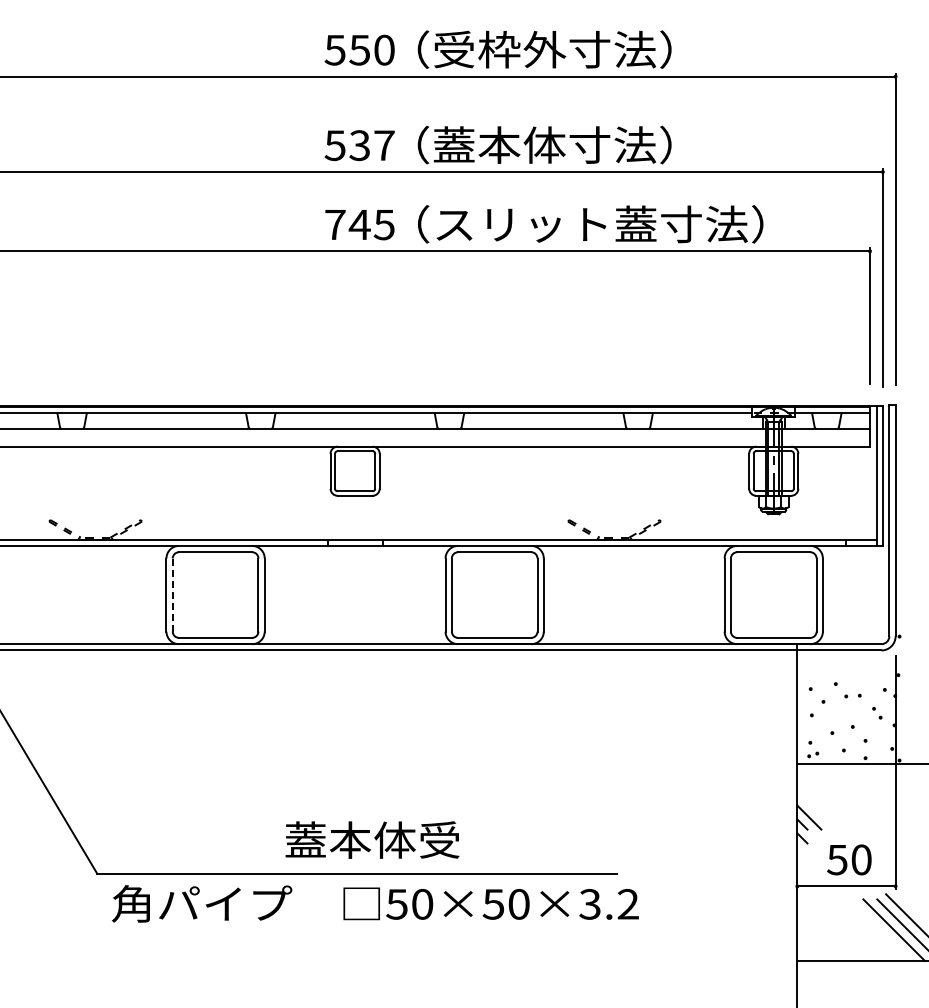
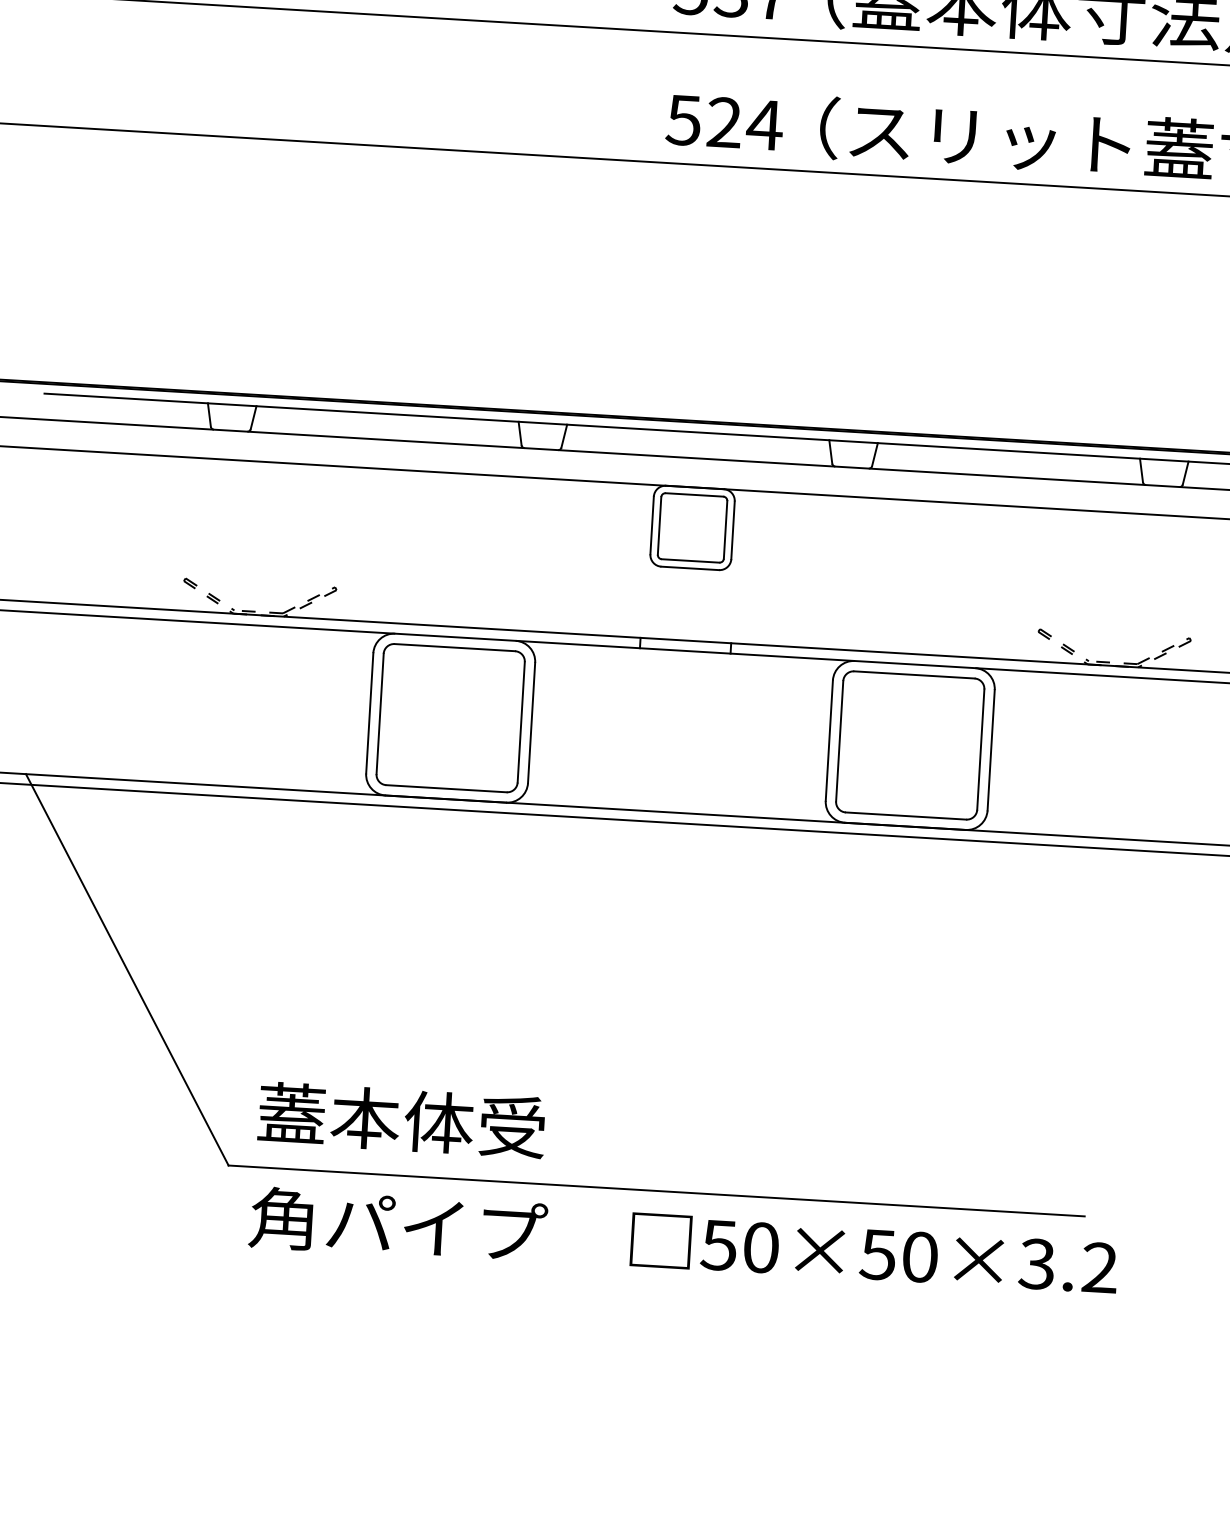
text: (359, 224) -> (723, 122), 745 -> 524
line: (172, 595) -> (379, 714), dashed -> solid
text: (372, 839) -> (401, 1119), moved

